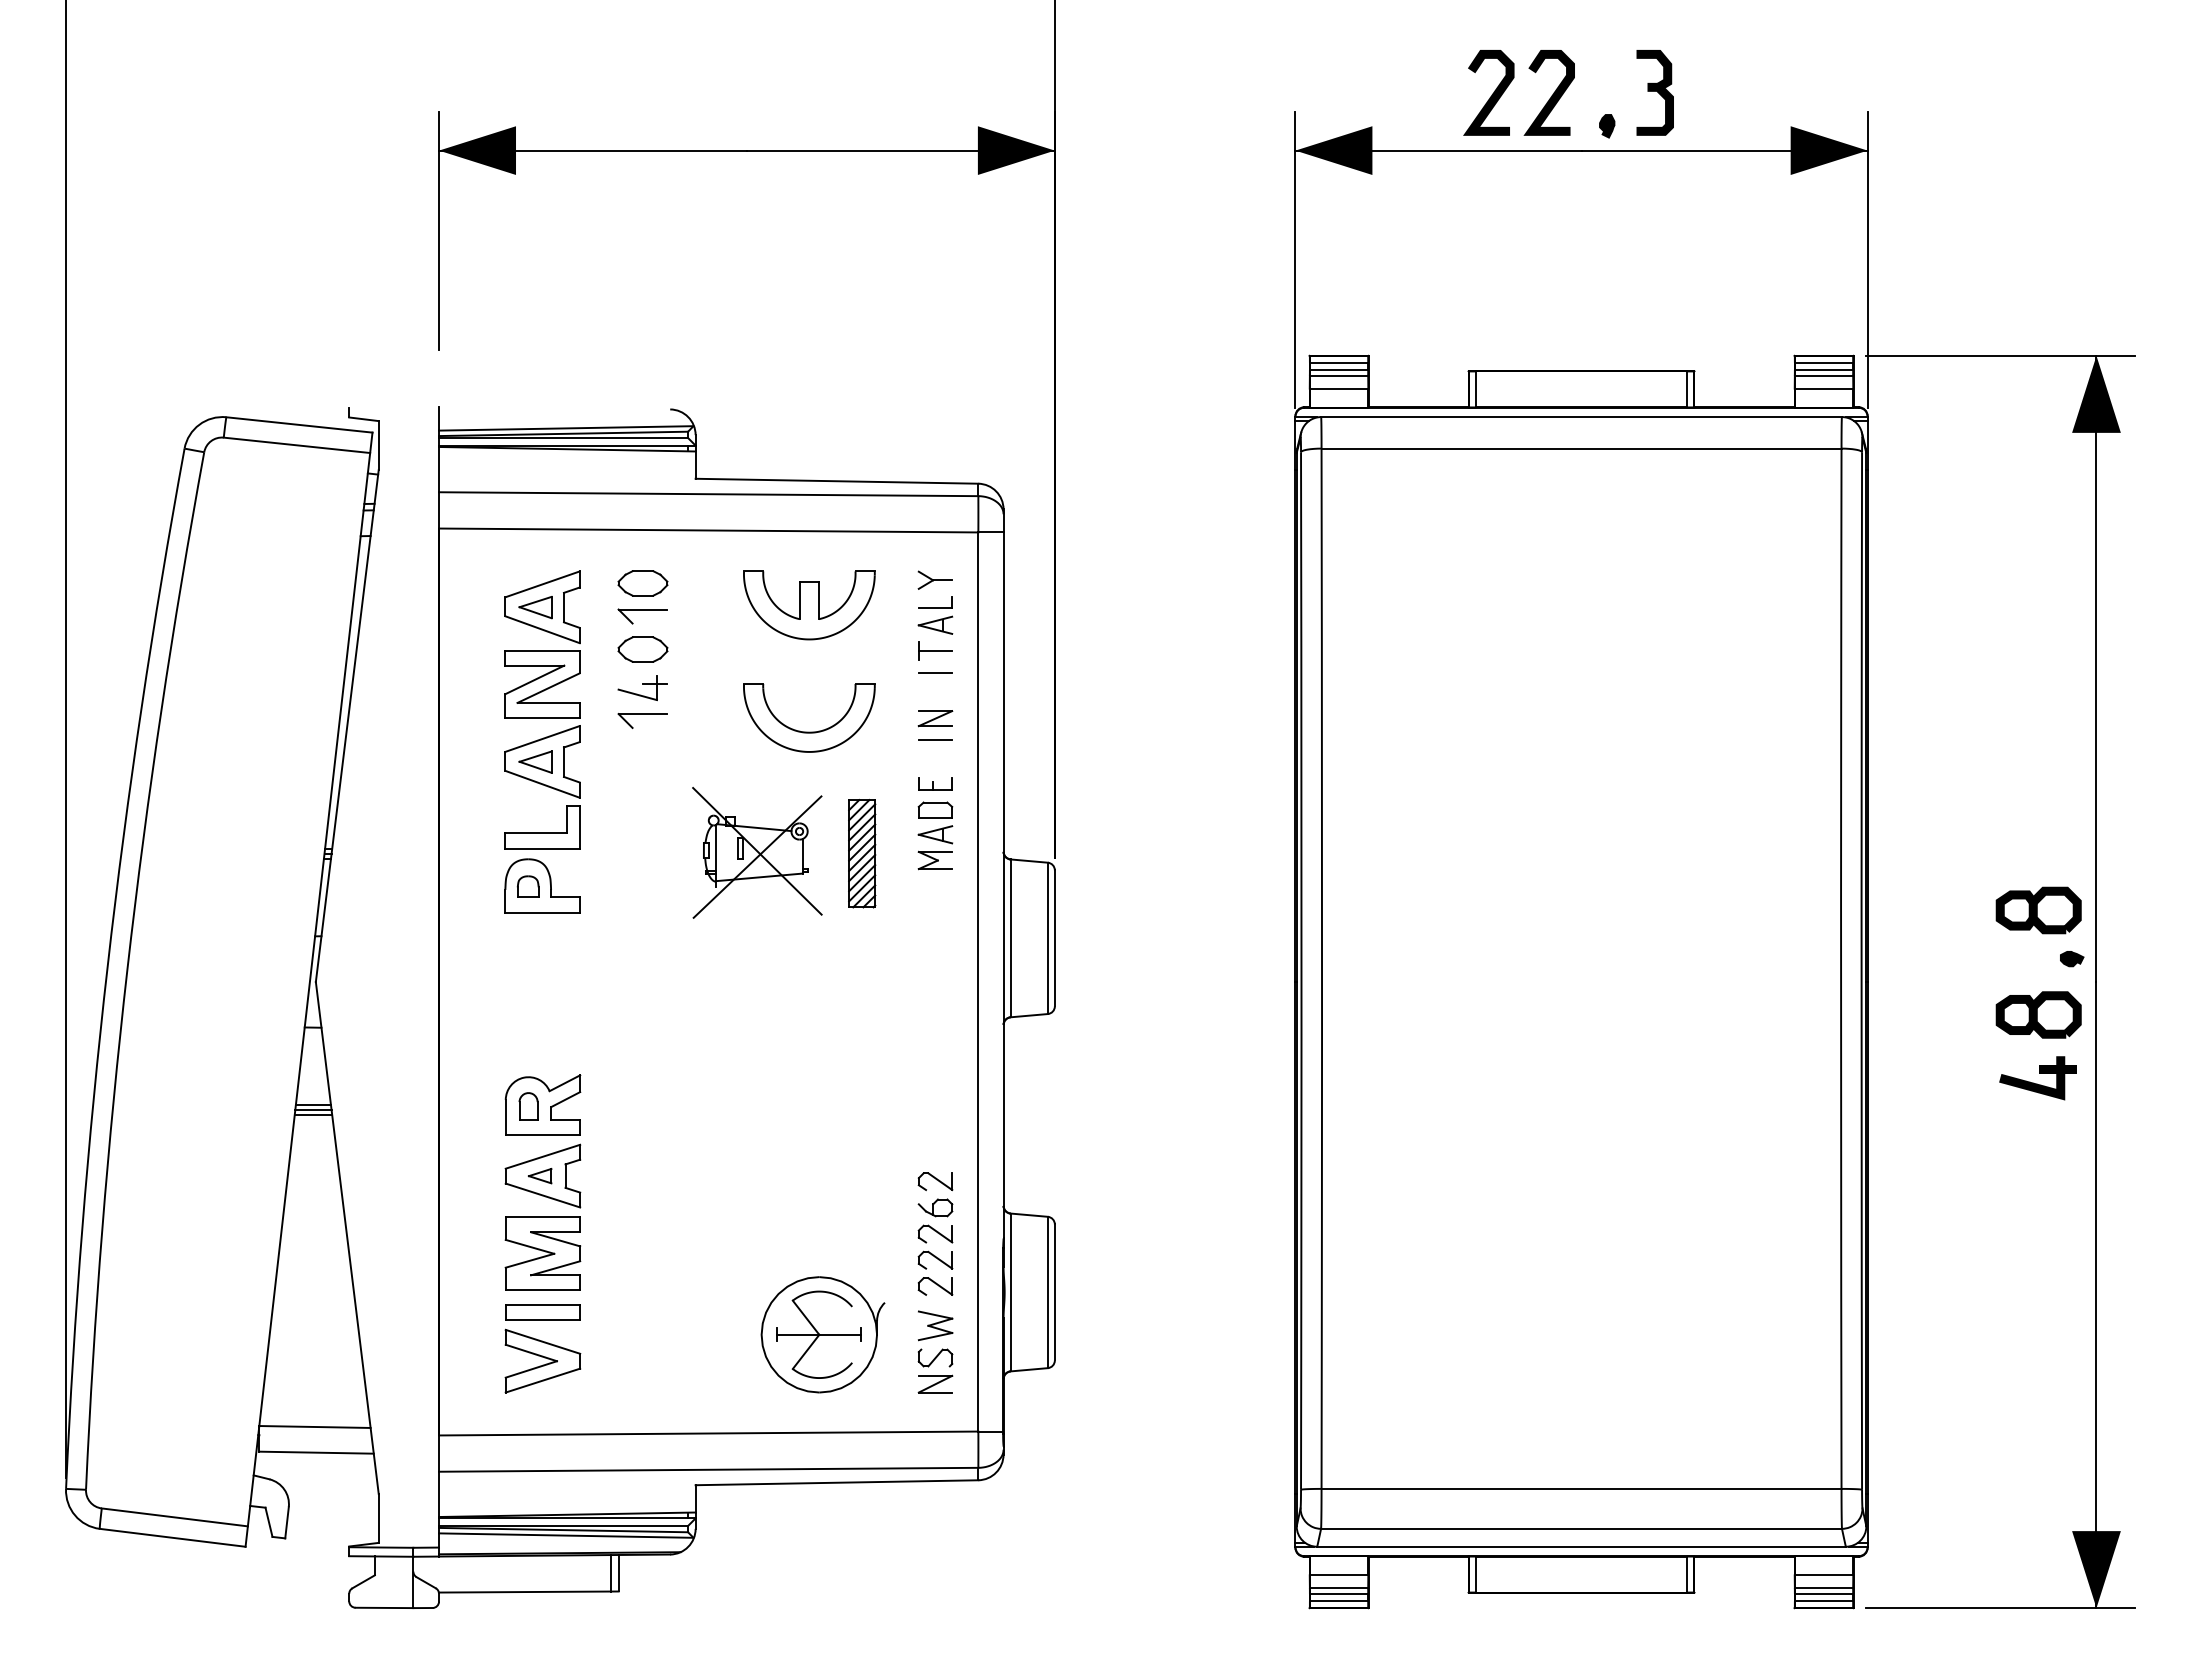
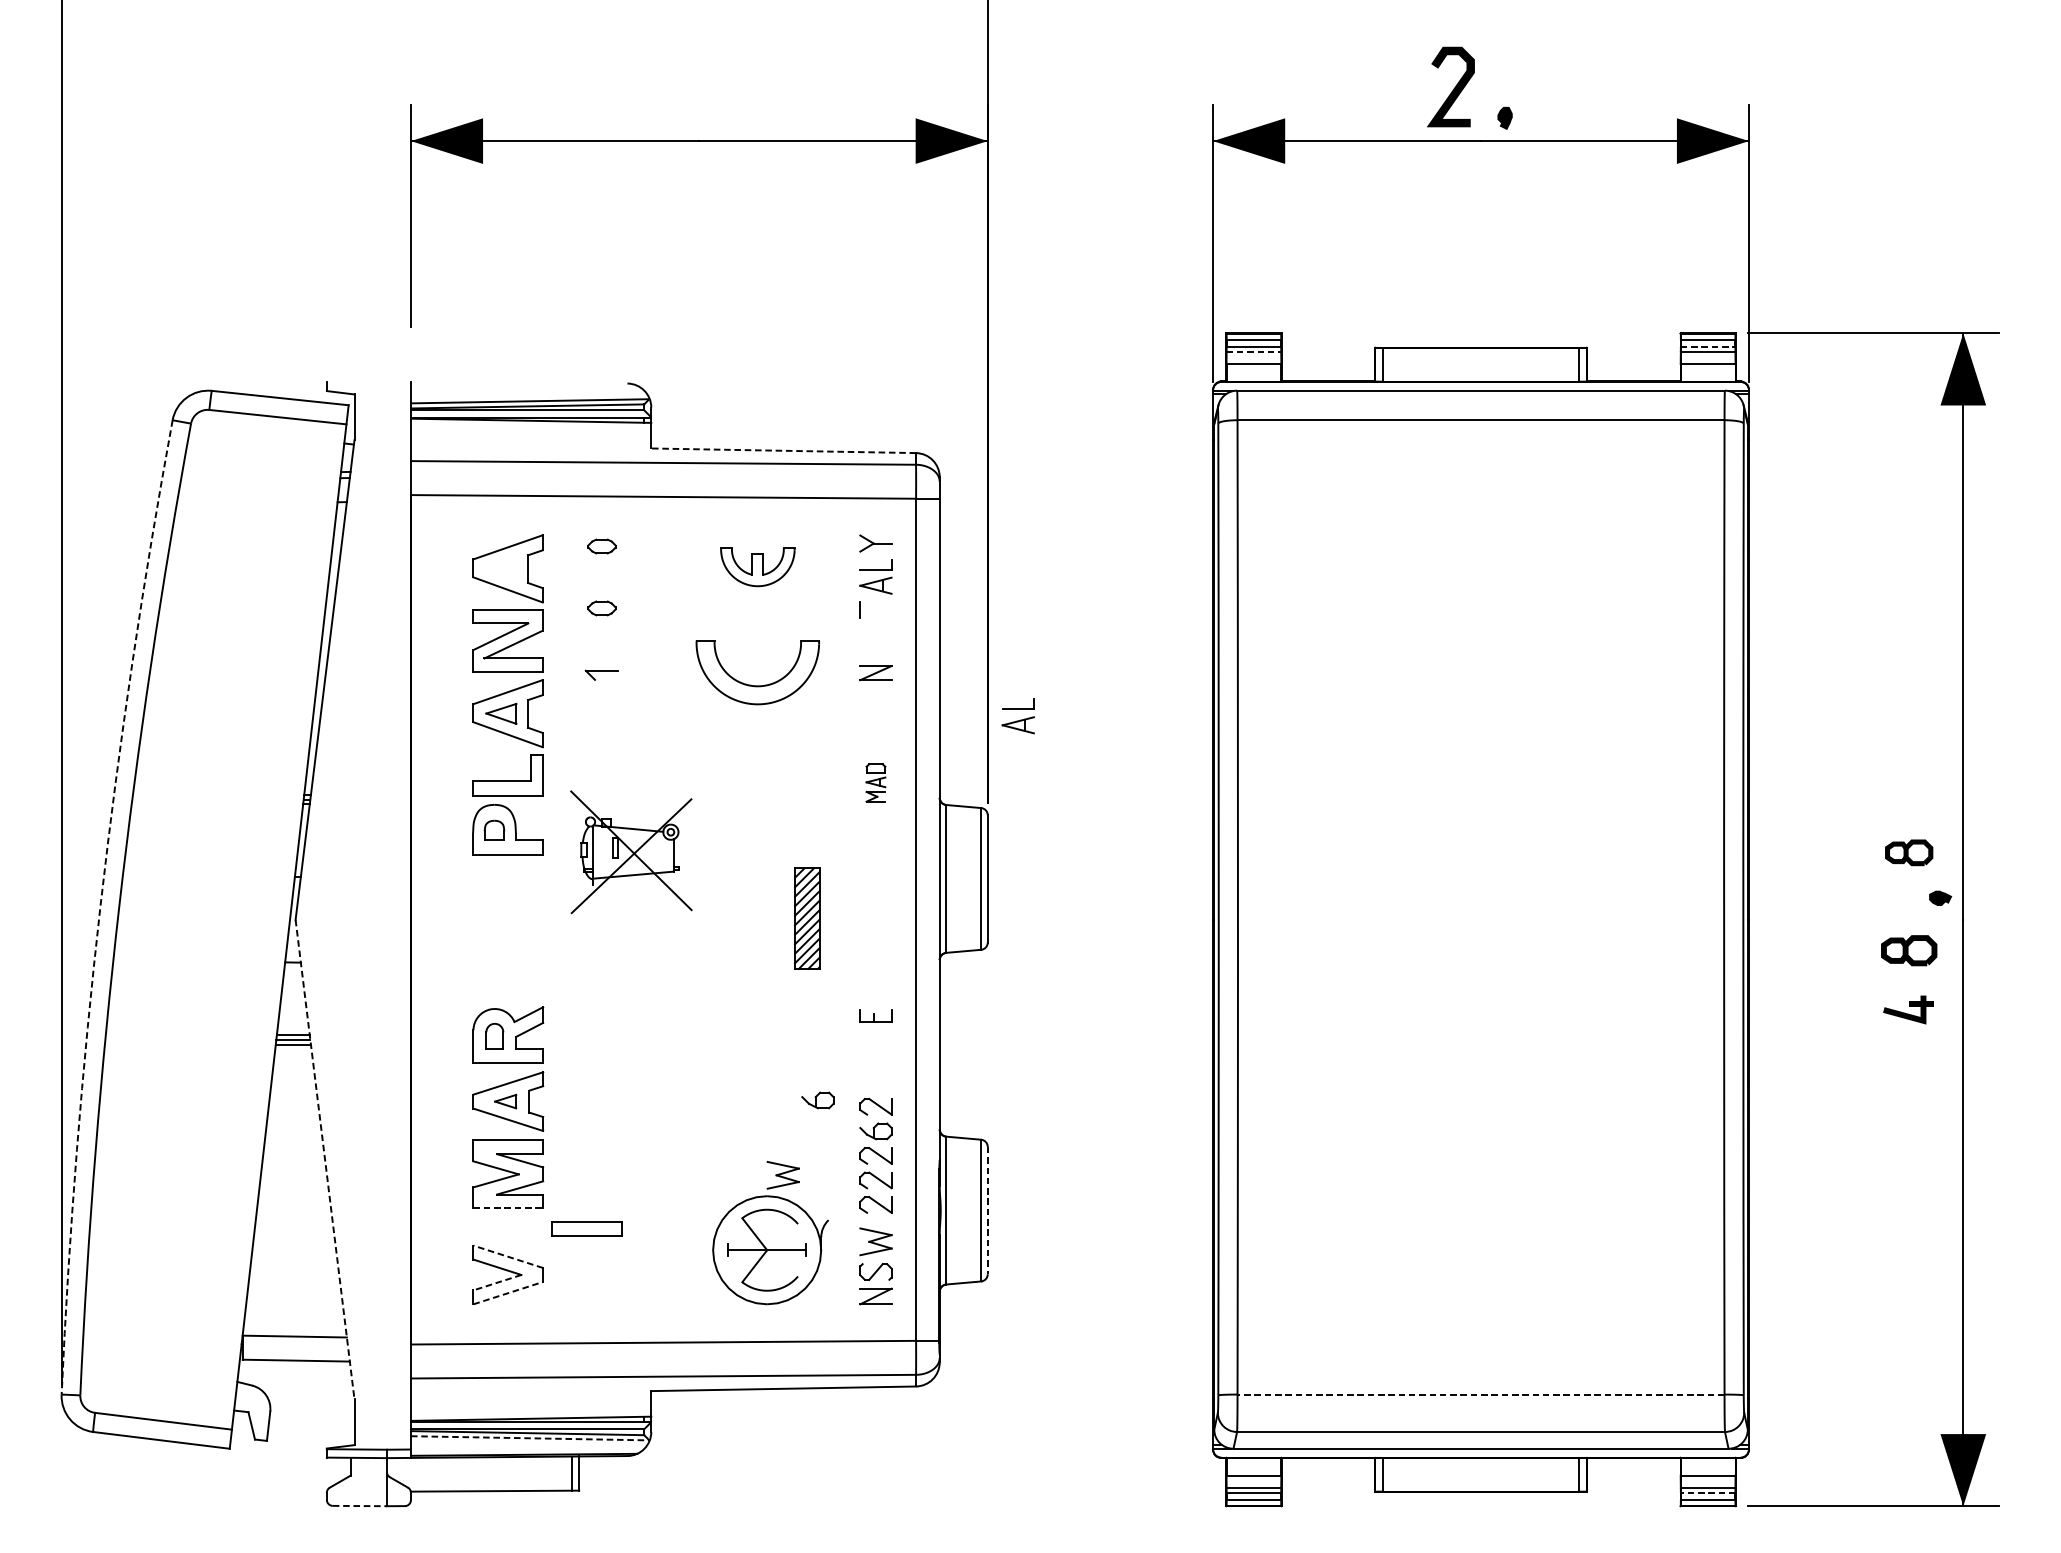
part: (1654, 92) -> (1549, 86), removed
curve: (1491, 94) -> (1396, 88), removed
line: (1824, 370) -> (1708, 347), solid -> dashed
line: (1339, 375) -> (1254, 351), solid -> dashed
line: (836, 481) -> (783, 451), solid -> dashed
part: (642, 583) -> (601, 546), size x0.6
part: (809, 605) -> (757, 567), size x0.6
part: (535, 607) -> (501, 569), removed
part: (642, 616) -> (601, 577), removed
part: (642, 649) -> (601, 608), size x0.6
line: (935, 651) -> (875, 610), removed
line: (935, 673) -> (875, 630), removed
part: (642, 688) -> (601, 644), removed
part: (642, 720) -> (601, 674), size x0.7
line: (935, 739) -> (875, 692), removed
part: (1087, 764) -> (1018, 716), added
part: (935, 783) -> (875, 1015), moved
part: (935, 835) -> (875, 782), size x0.6
part: (757, 852) -> (631, 851), moved
part: (862, 853) -> (807, 918), moved
part: (2038, 910) -> (1909, 852), size x0.6
arc: (107, 966) -> (100, 905), solid -> dashed
part: (2038, 1014) -> (1909, 950), size x0.7
part: (2037, 1078) -> (1908, 1010), size x0.7
part: (873, 1174) -> (817, 1100), added
line: (347, 1238) -> (325, 1160), solid -> dashed
part: (836, 1254) -> (783, 1175), added
line: (543, 1290) -> (508, 1208), solid -> dashed
line: (1054, 1292) -> (987, 1210), solid -> dashed
part: (542, 1312) -> (586, 1229), moved
line: (542, 1341) -> (507, 1256), solid -> dashed
line: (531, 1369) -> (497, 1282), solid -> dashed
line: (543, 1380) -> (508, 1293), solid -> dashed
line: (1581, 1488) -> (1481, 1394), solid -> dashed
line: (566, 1535) -> (530, 1438), solid -> dashed
line: (1823, 1593) -> (1707, 1492), solid -> dashed
line: (384, 1607) -> (359, 1505), solid -> dashed

